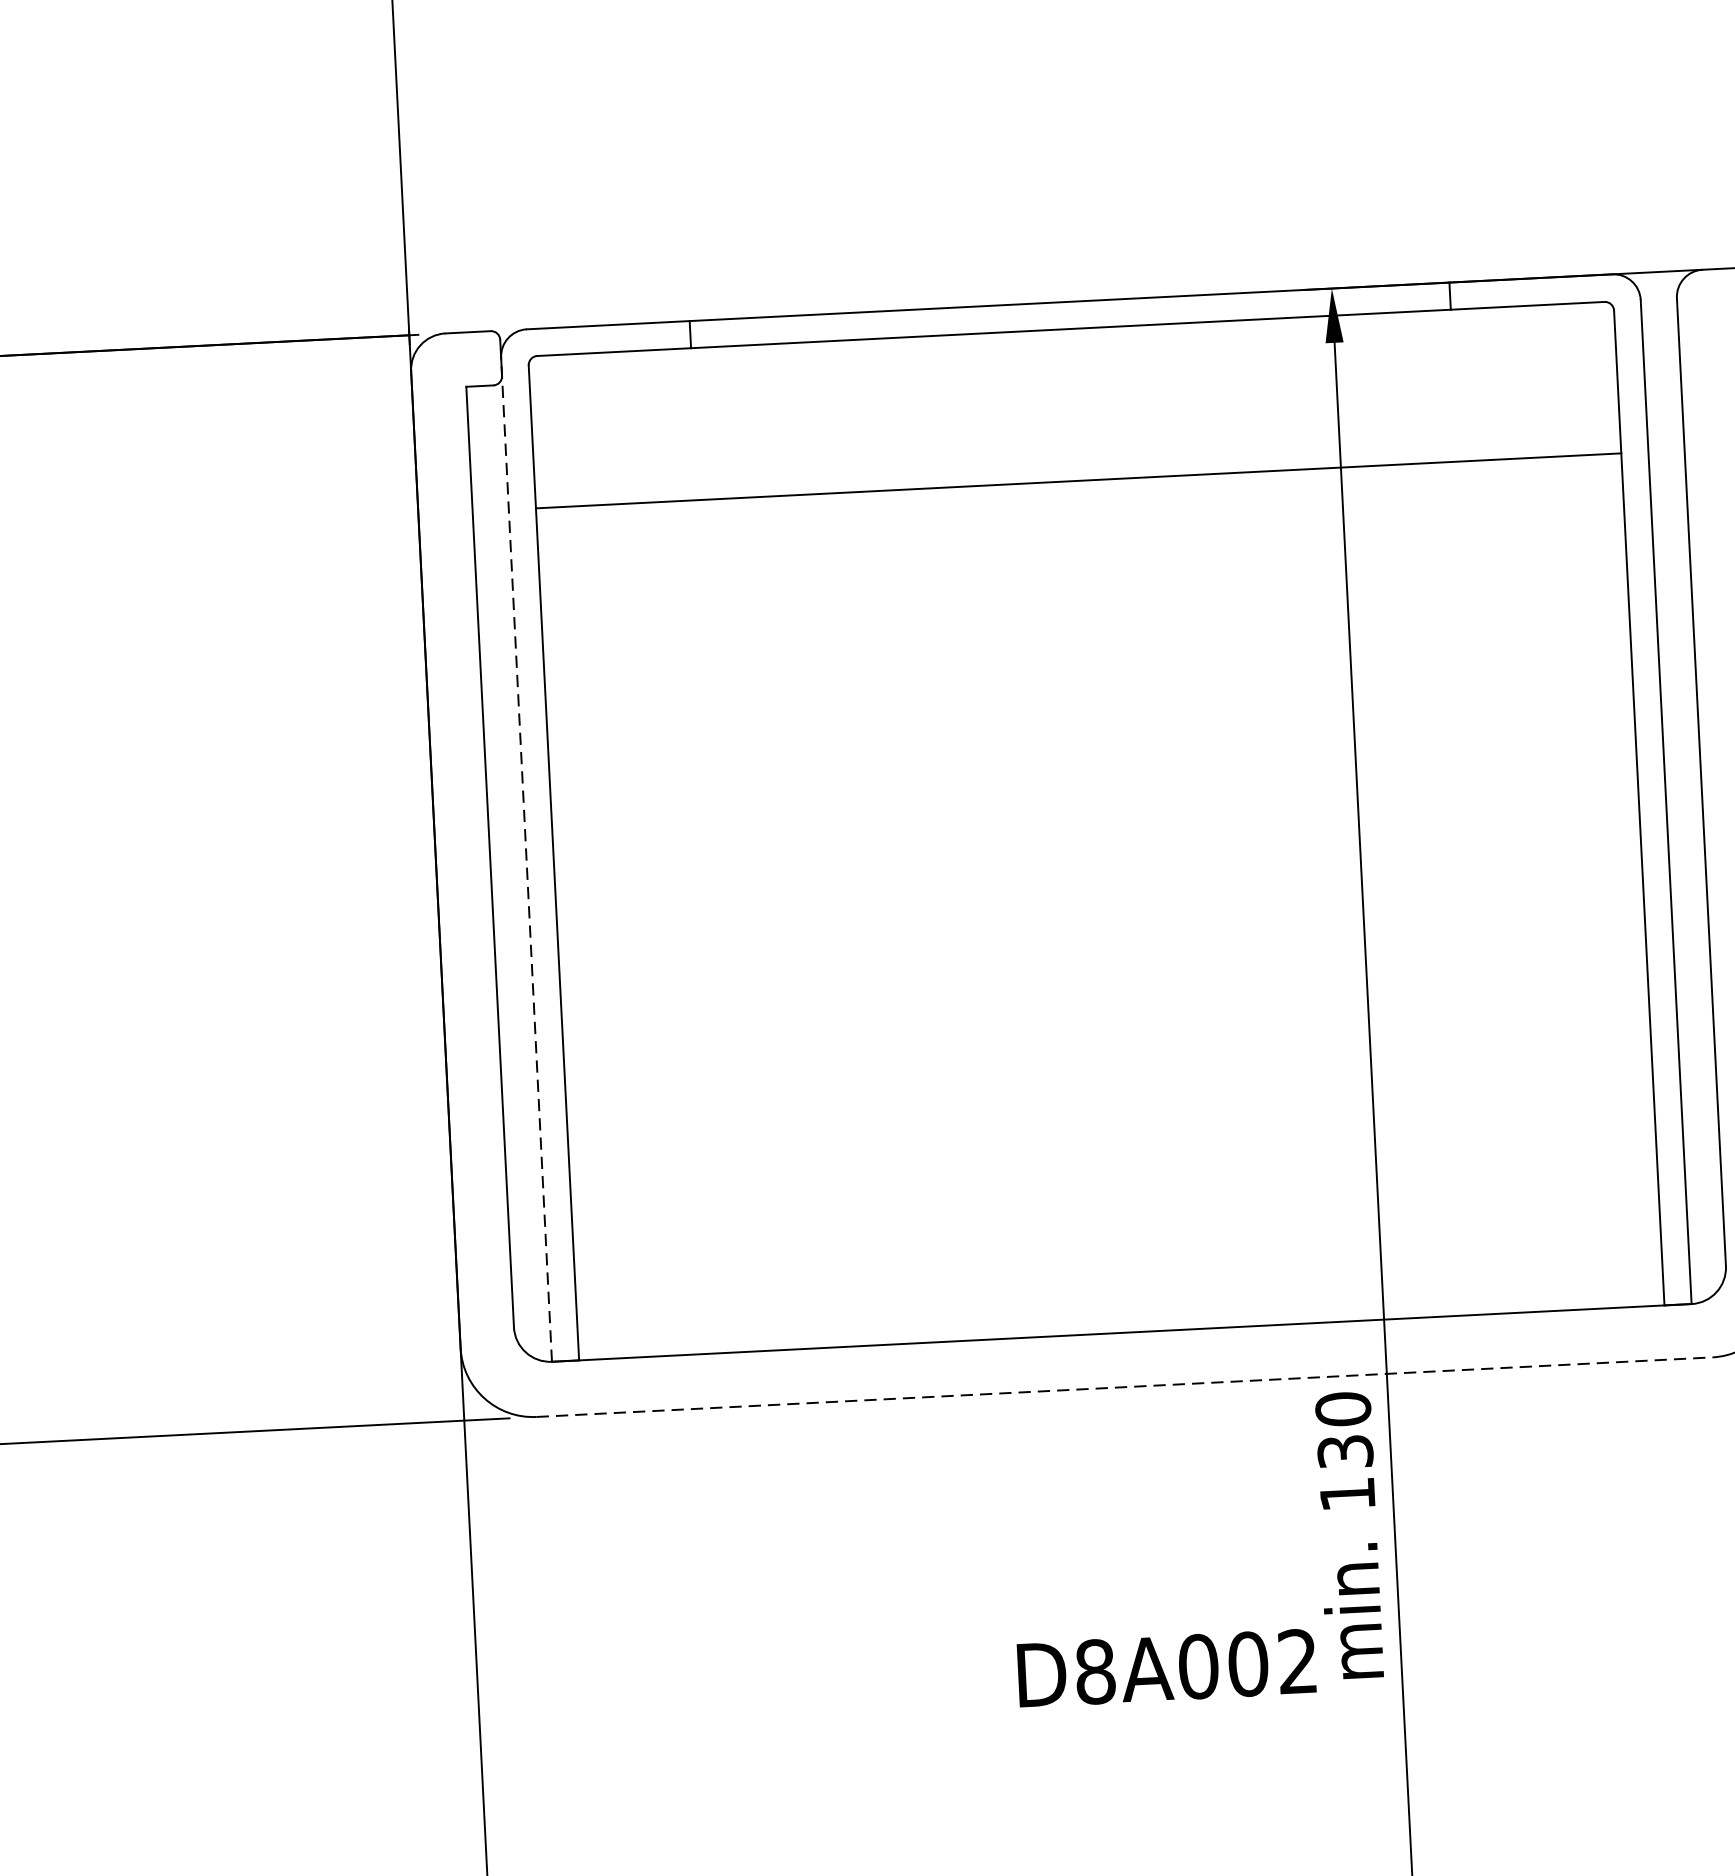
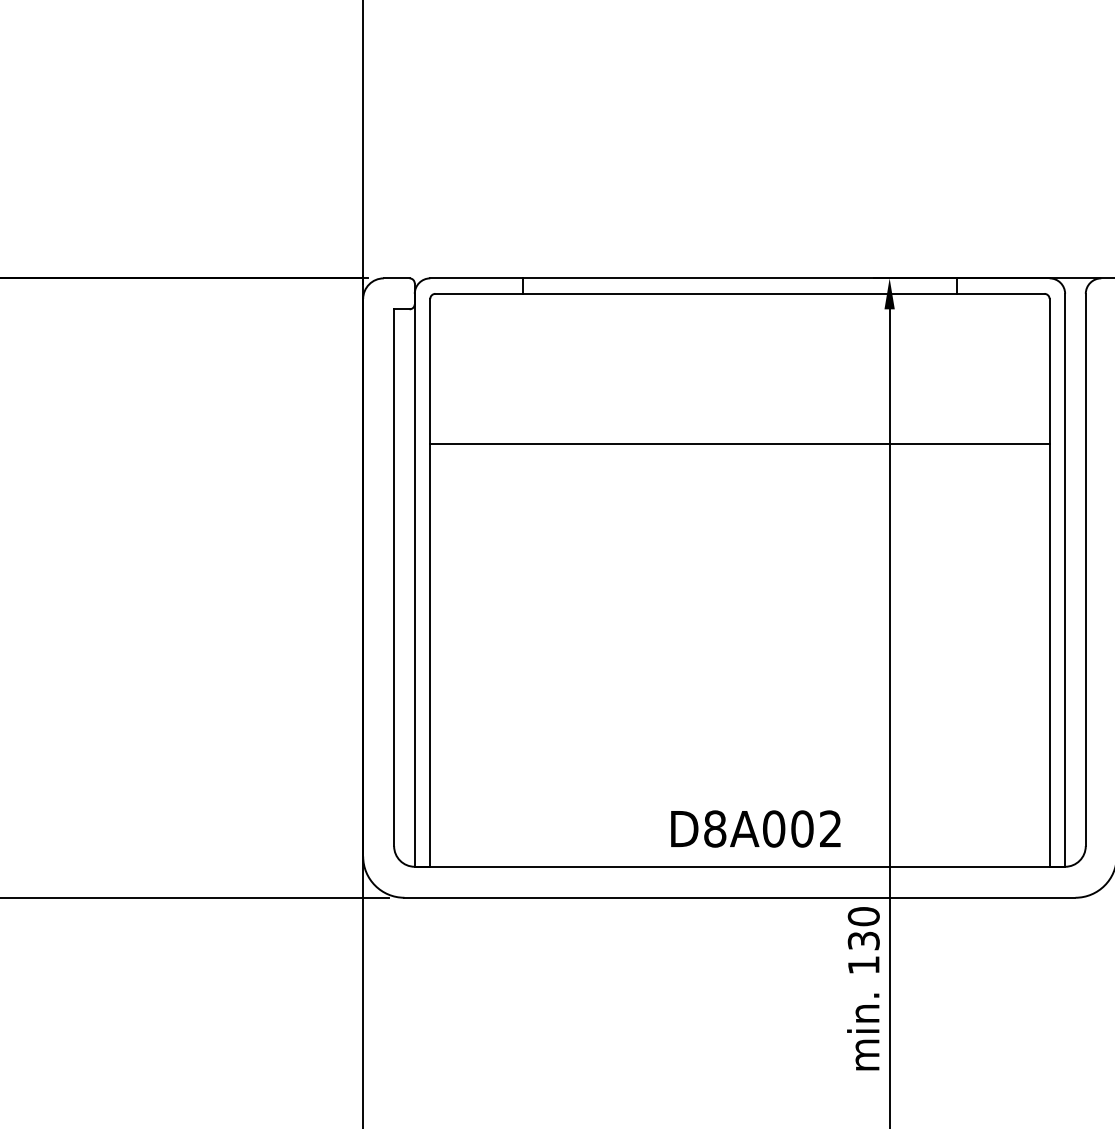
line: (1077, 480) -> (739, 443), moved
line: (526, 858) -> (414, 579), dashed -> solid
line: (1123, 1386) -> (739, 897), dashed -> solid
text: (1166, 1667) -> (755, 828), moved

